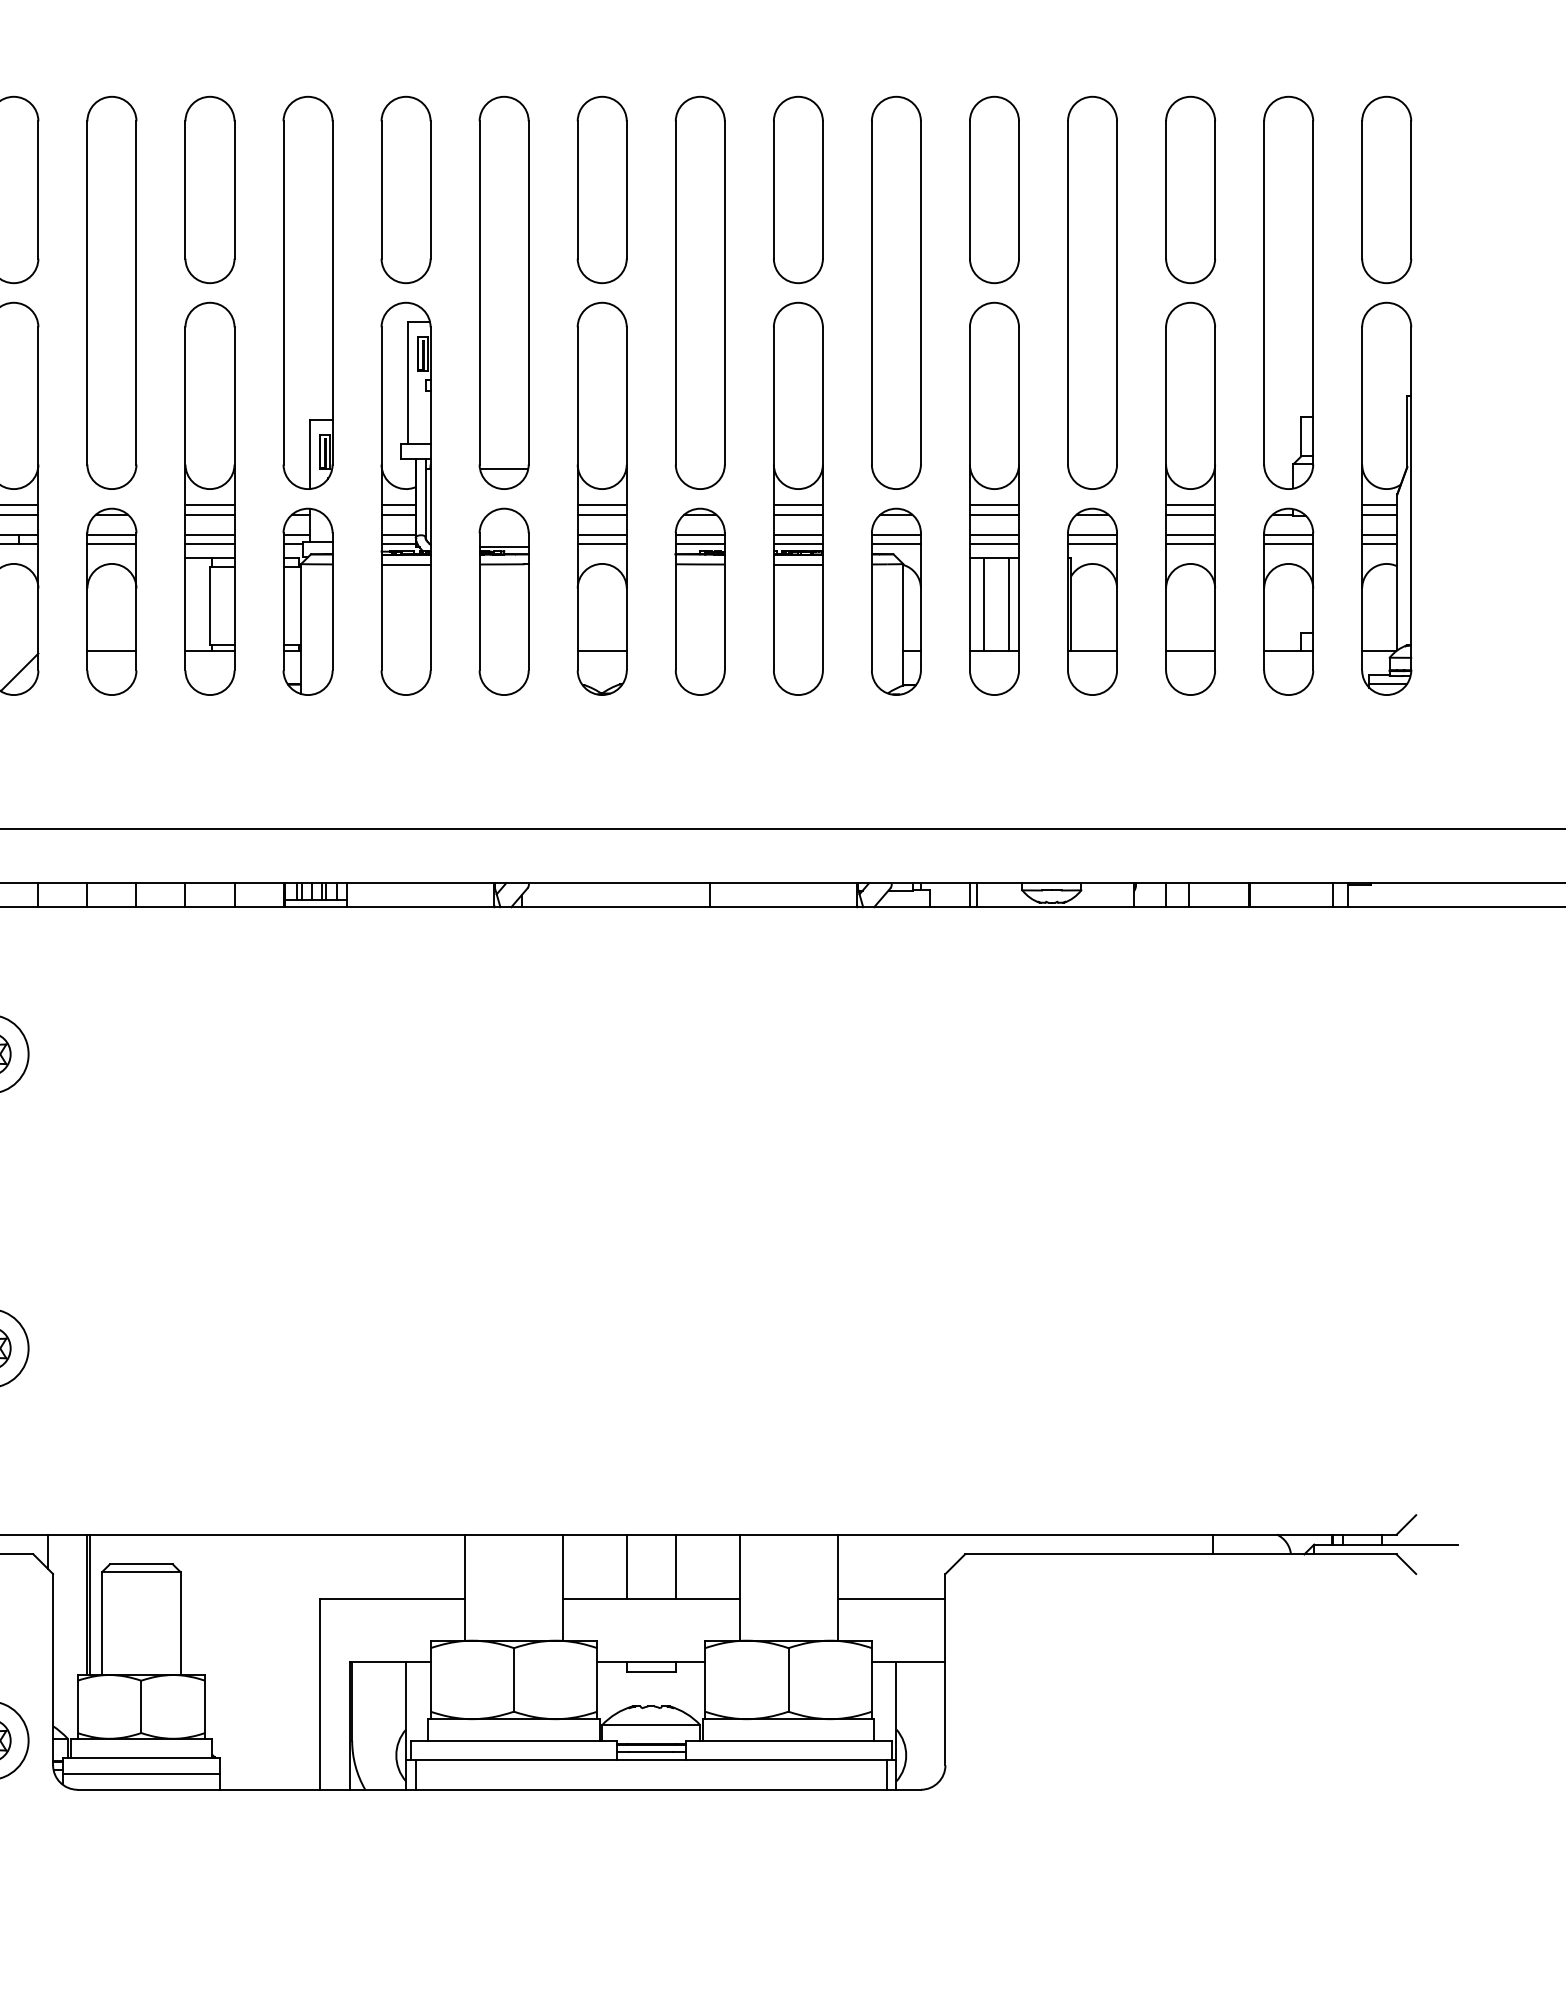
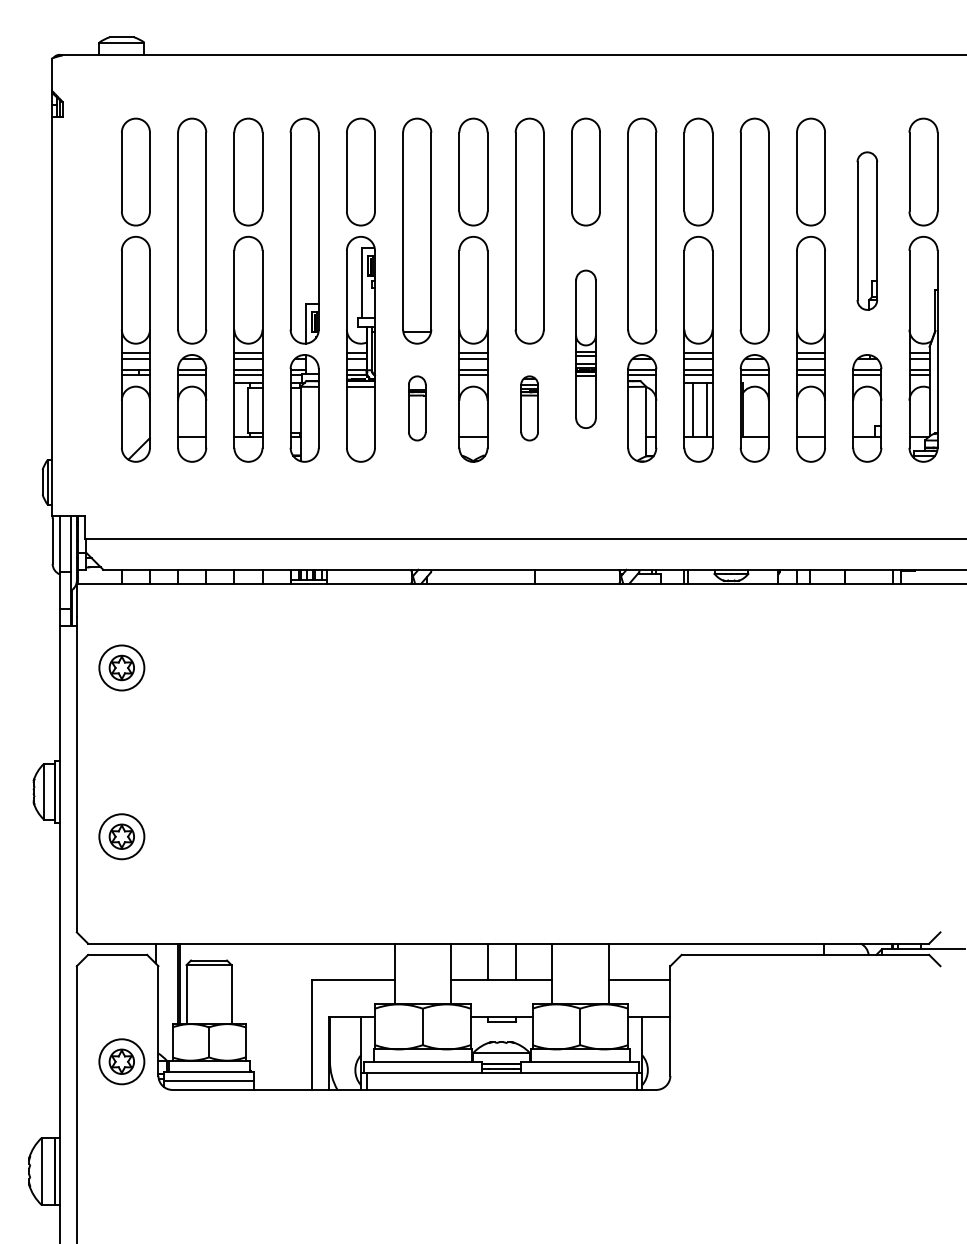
part: (1289, 291) -> (867, 230), size x0.7
part: (797, 499) -> (585, 349), size x0.7
part: (504, 602) -> (417, 408), size x0.6
part: (699, 602) -> (529, 408), size x0.6

